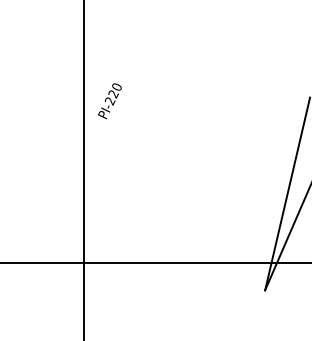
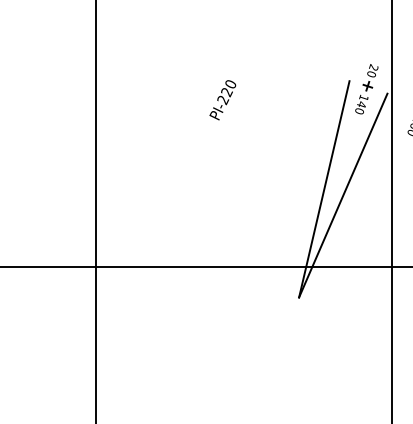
text: (109, 101) -> (222, 100), moved

